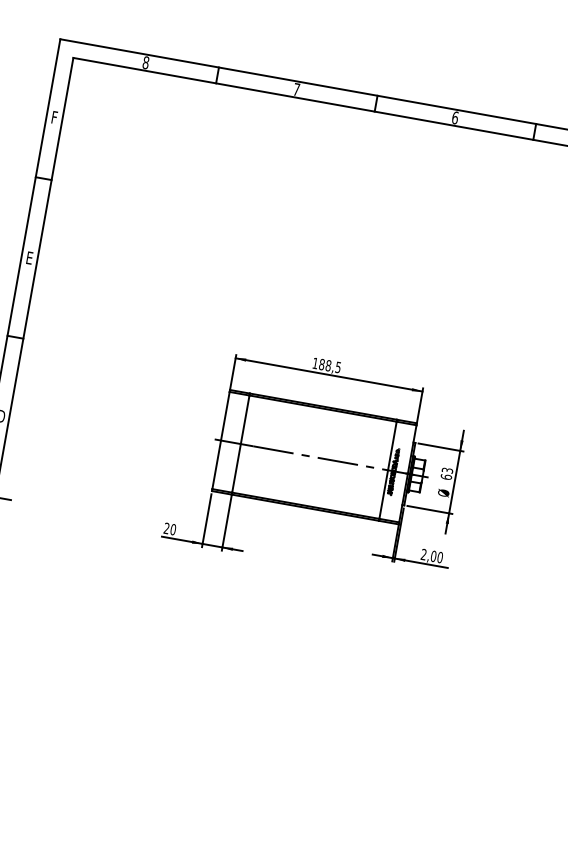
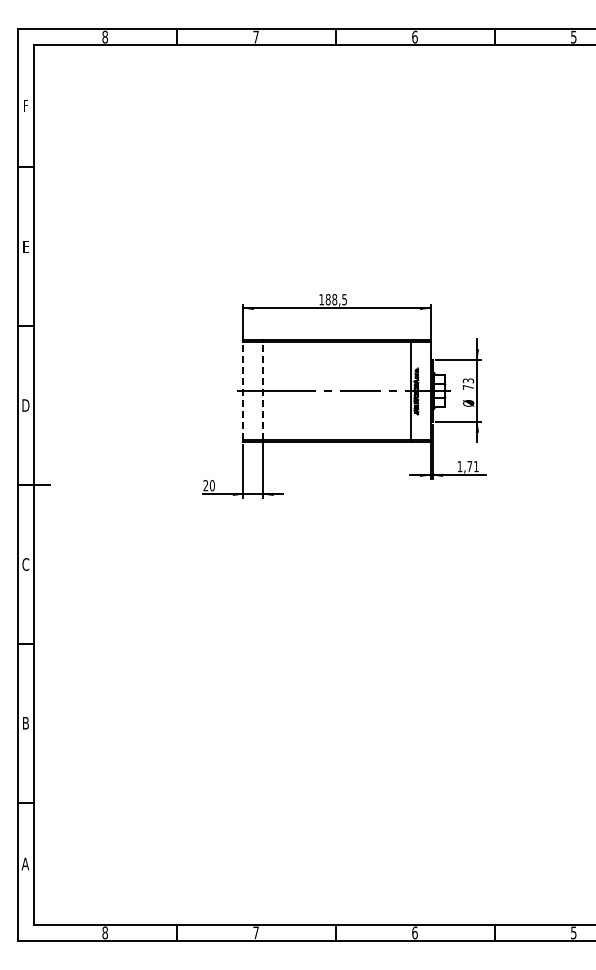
line: (221, 440) -> (243, 390), solid -> dashed
line: (241, 443) -> (263, 390), solid -> dashed
text: (446, 476) -> (468, 386), 63 -> 73
text: (431, 555) -> (467, 466), 2,00 -> 1,71

